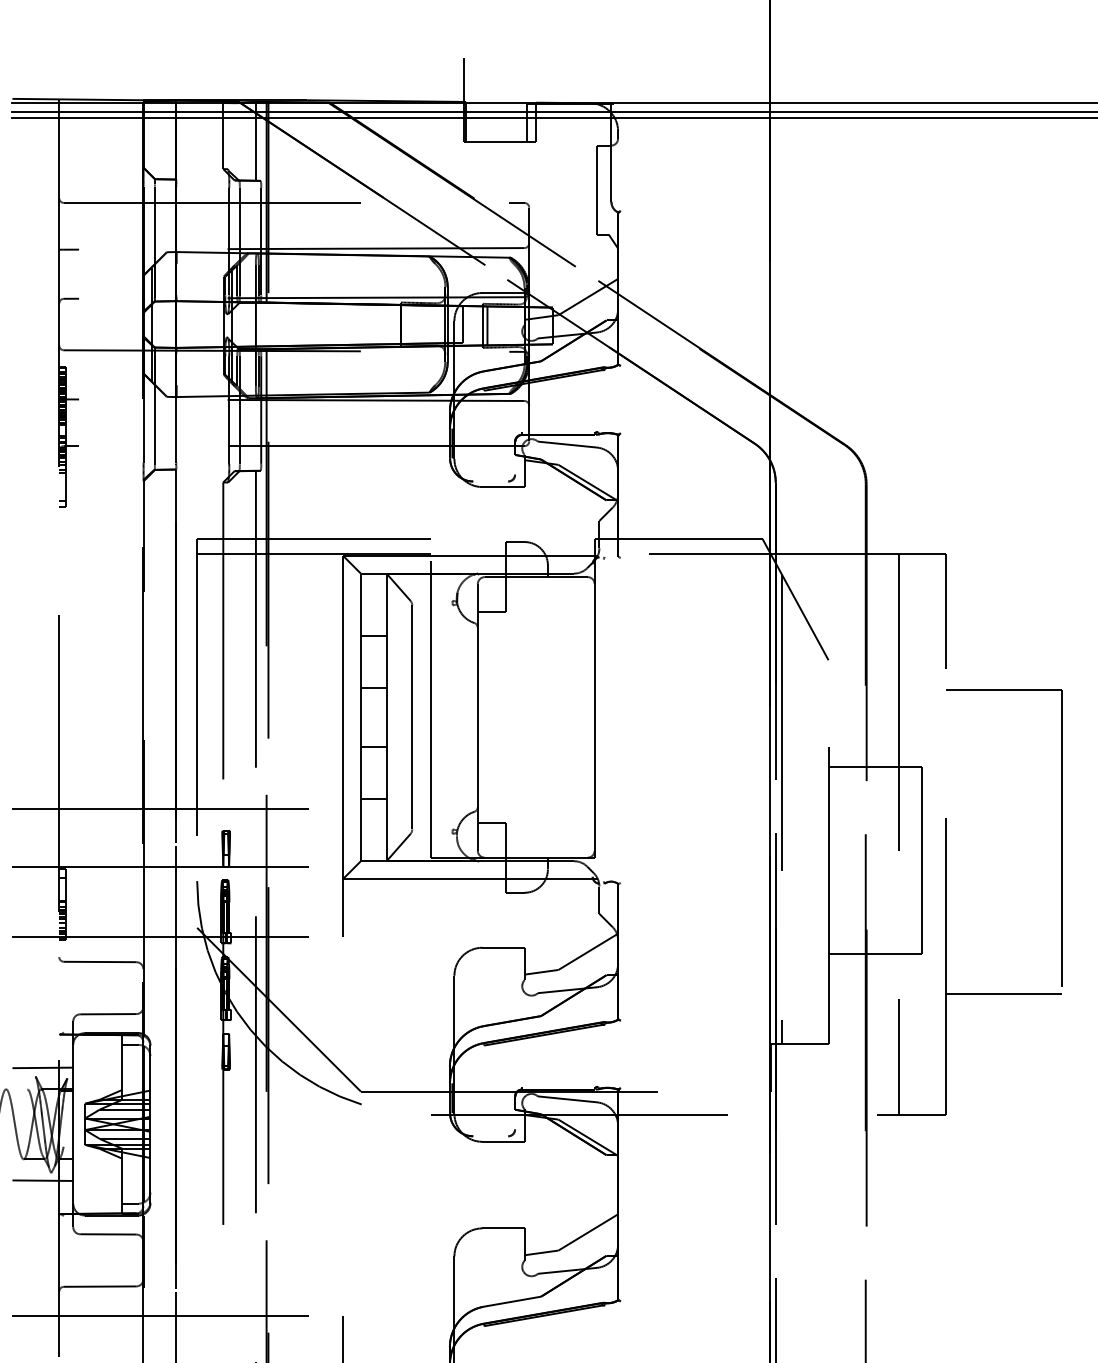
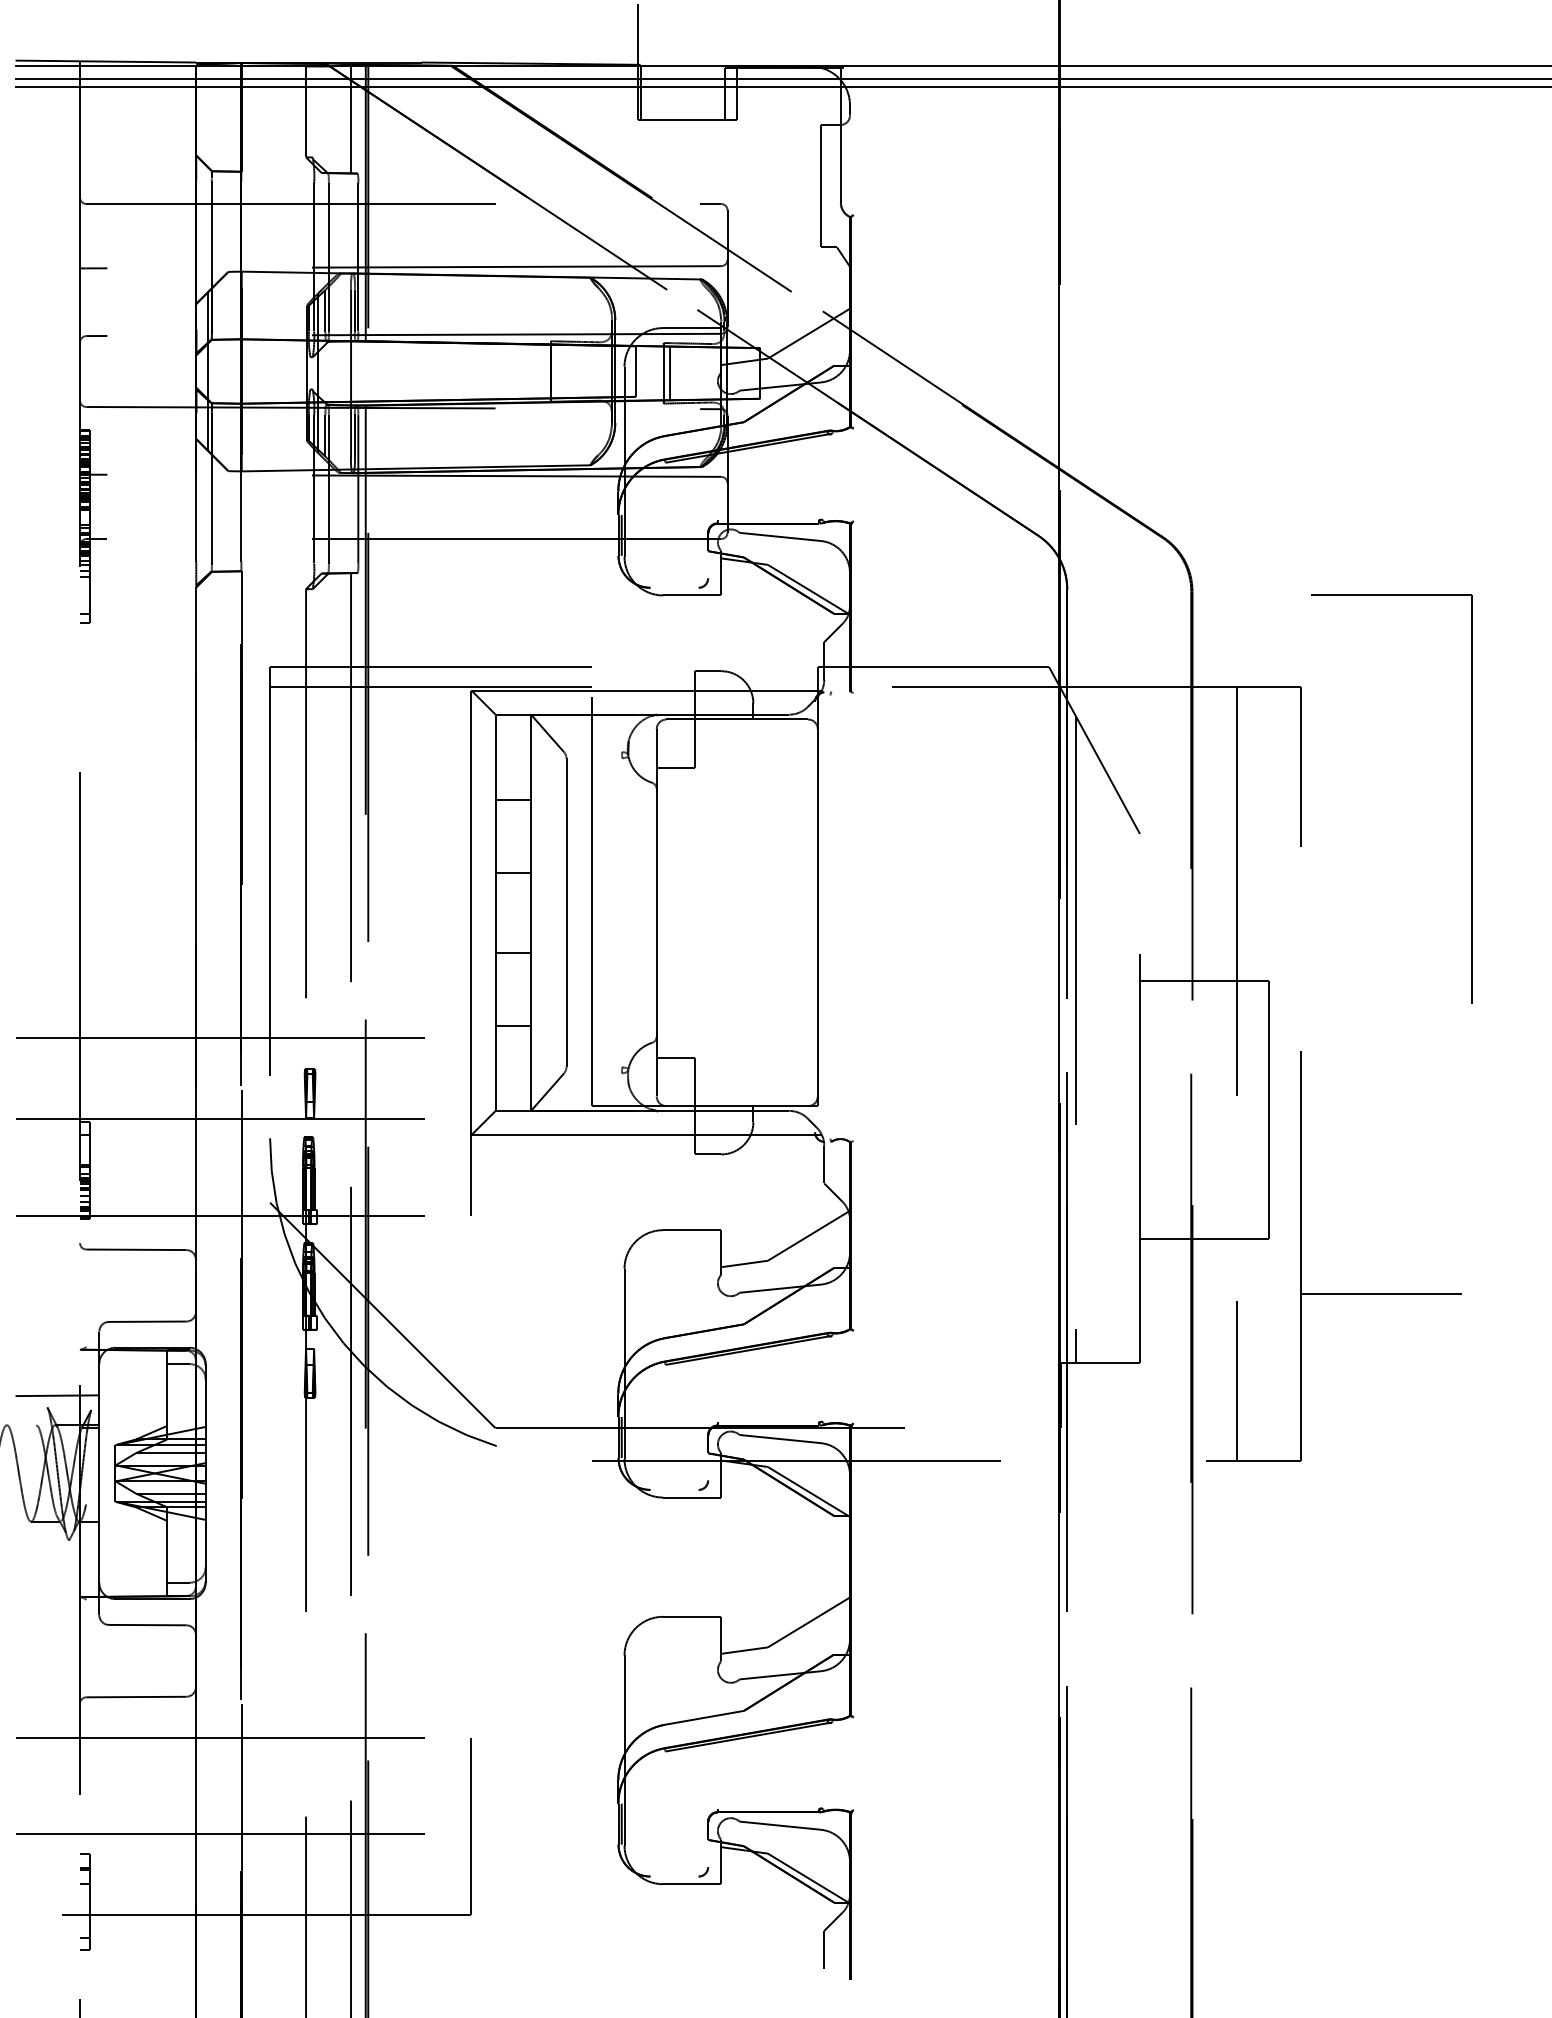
part: (1061, 837) -> (1471, 798), moved
line: (42, 1180) -> (57, 1550), removed

